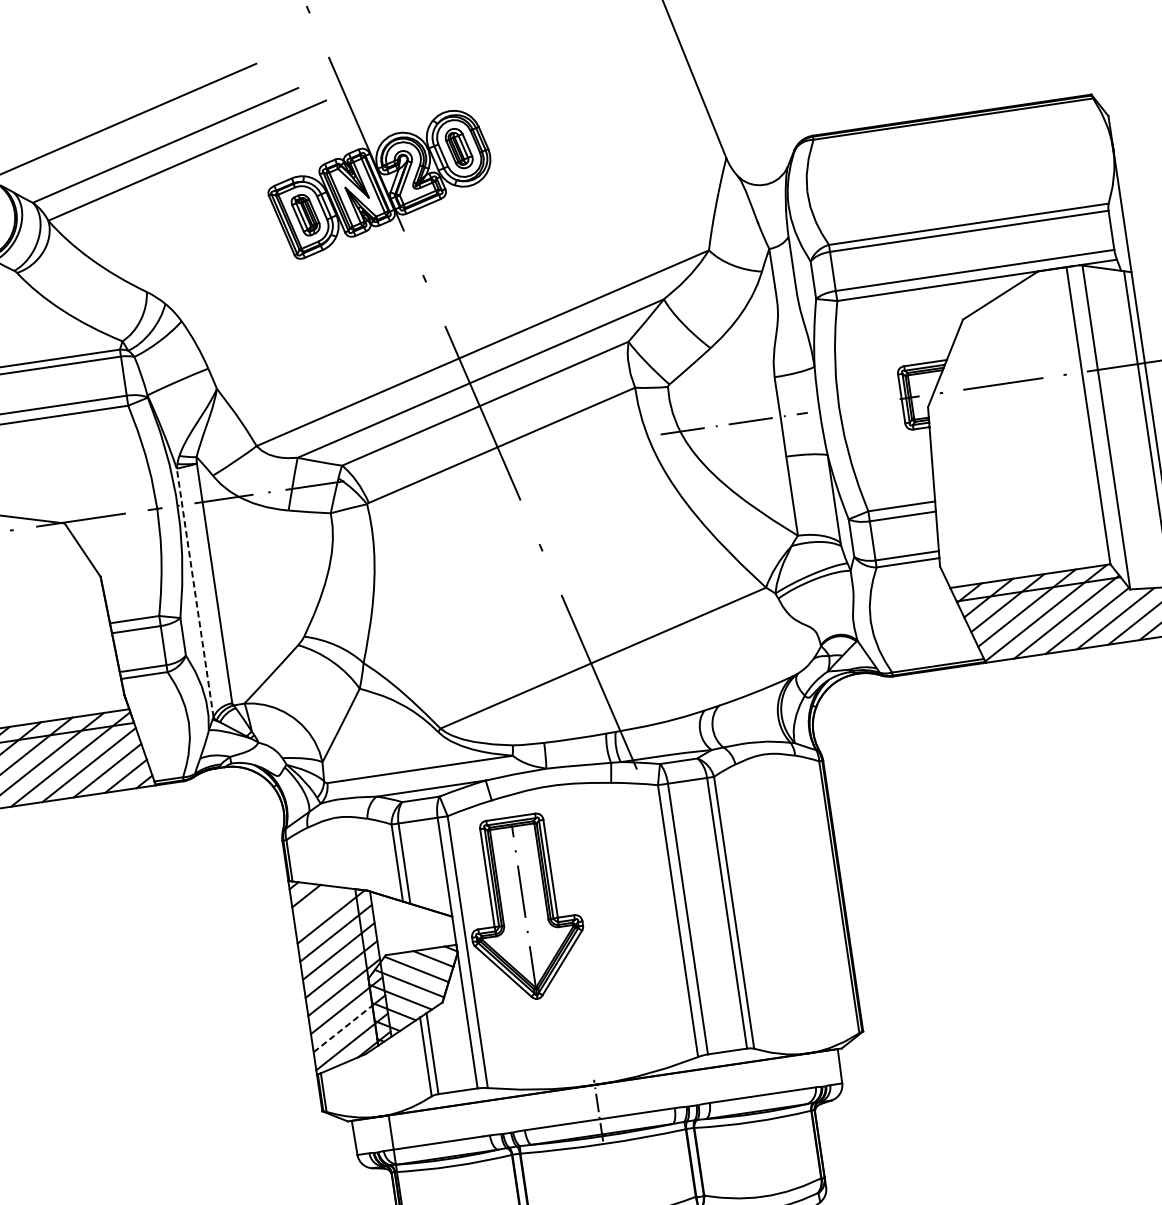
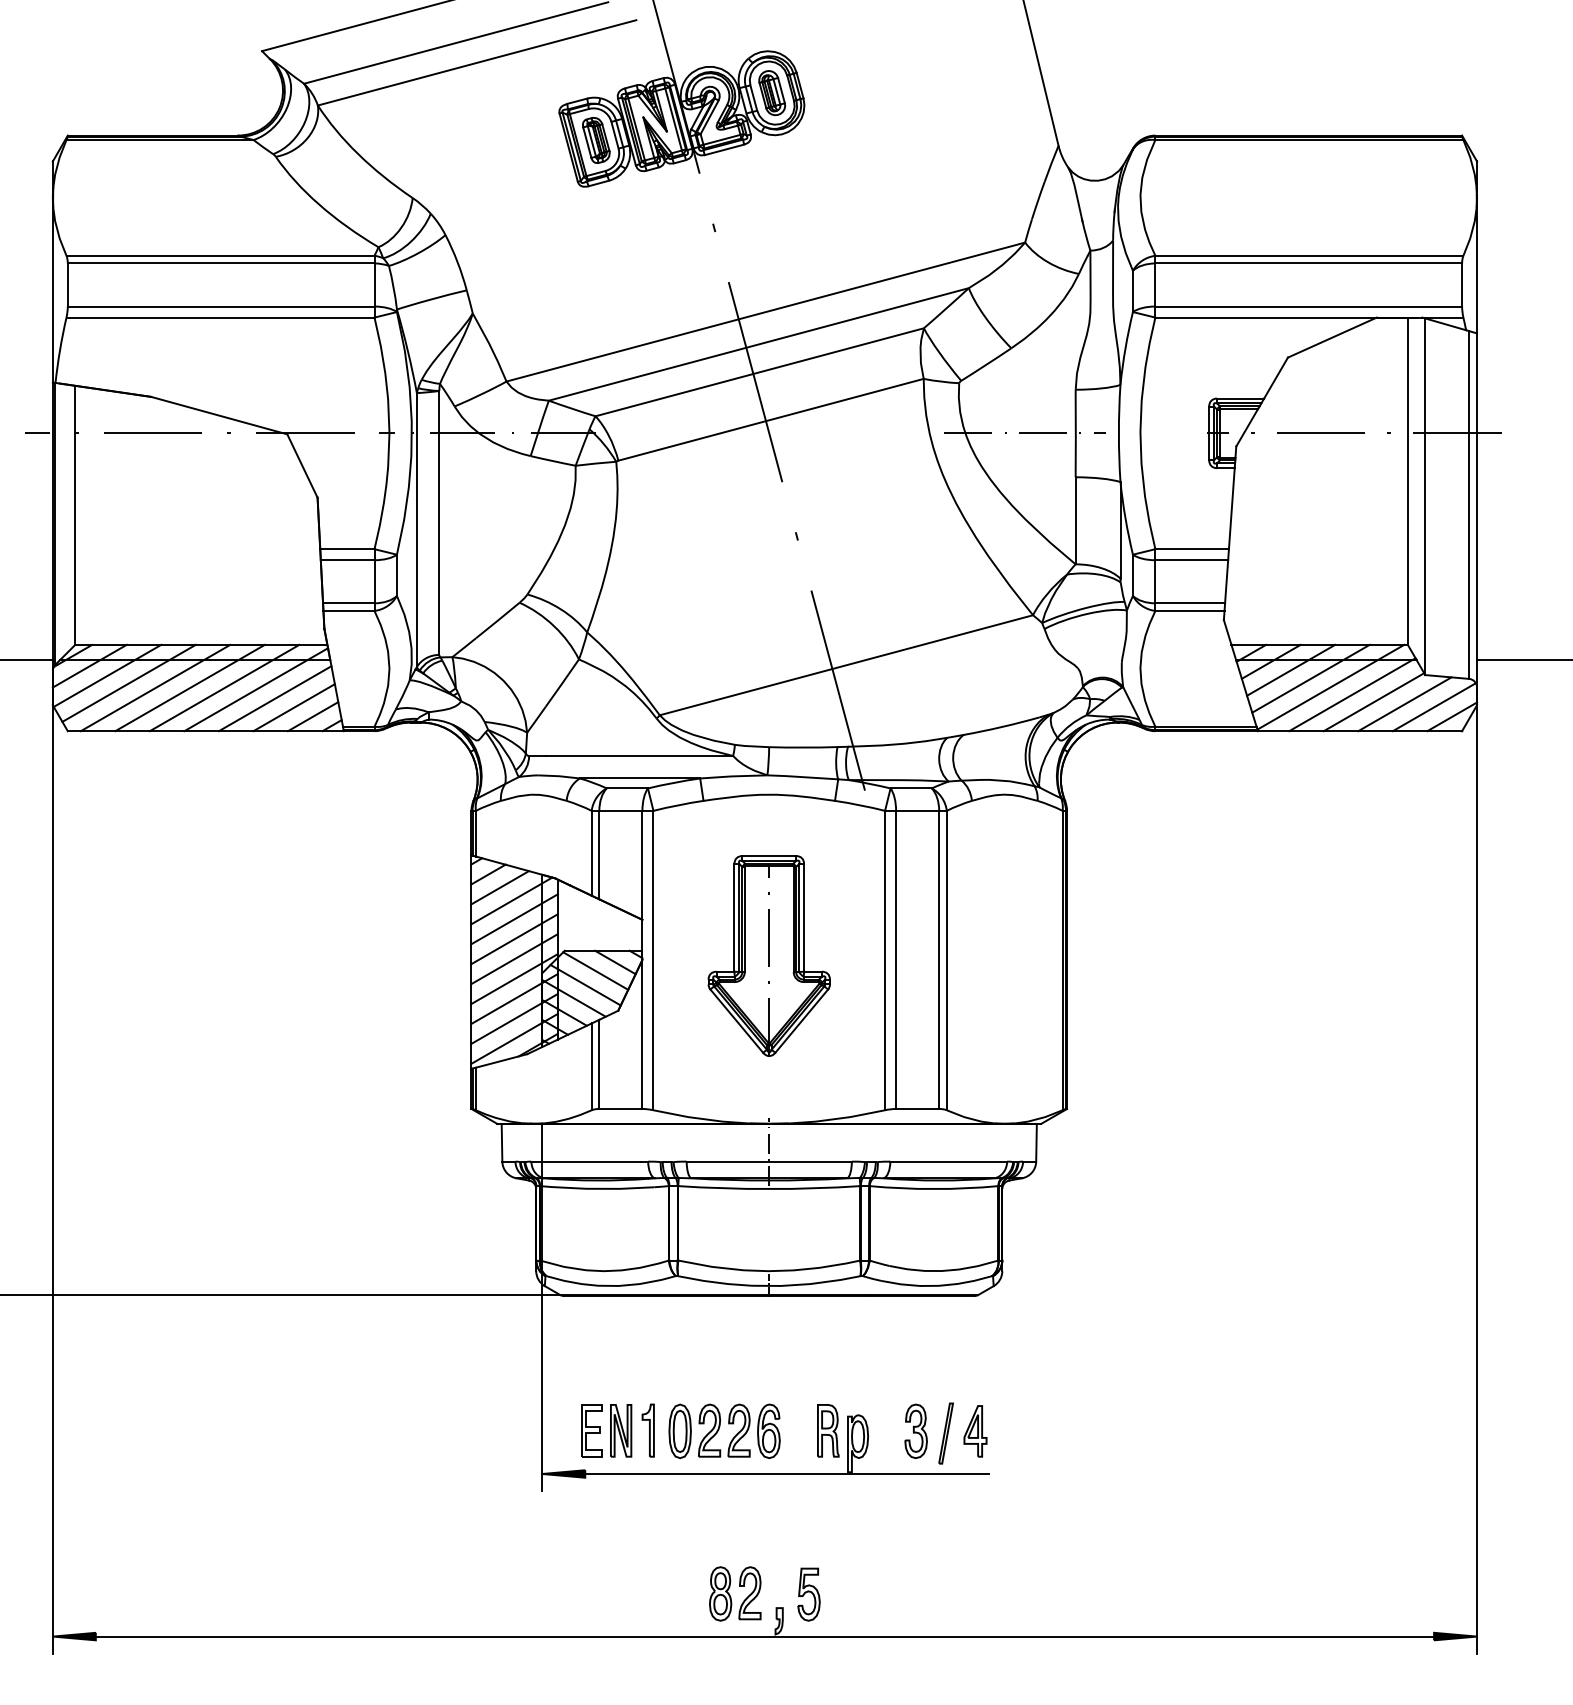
line: (194, 593) -> (416, 530), dashed -> solid
line: (318, 906) -> (499, 887), added
part: (523, 907) -> (768, 955), moved
line: (342, 1029) -> (506, 1023), dashed -> solid

